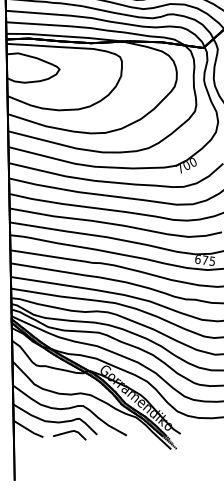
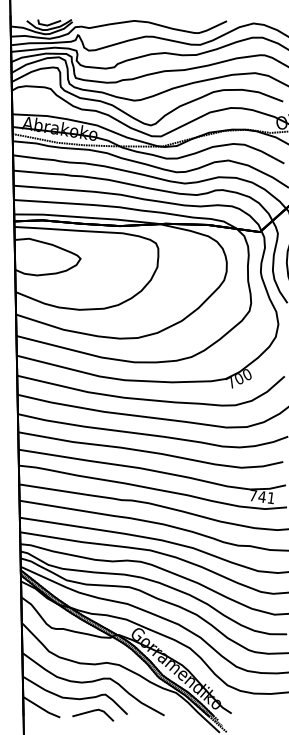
text: (204, 260) -> (261, 497), 675 -> 741

